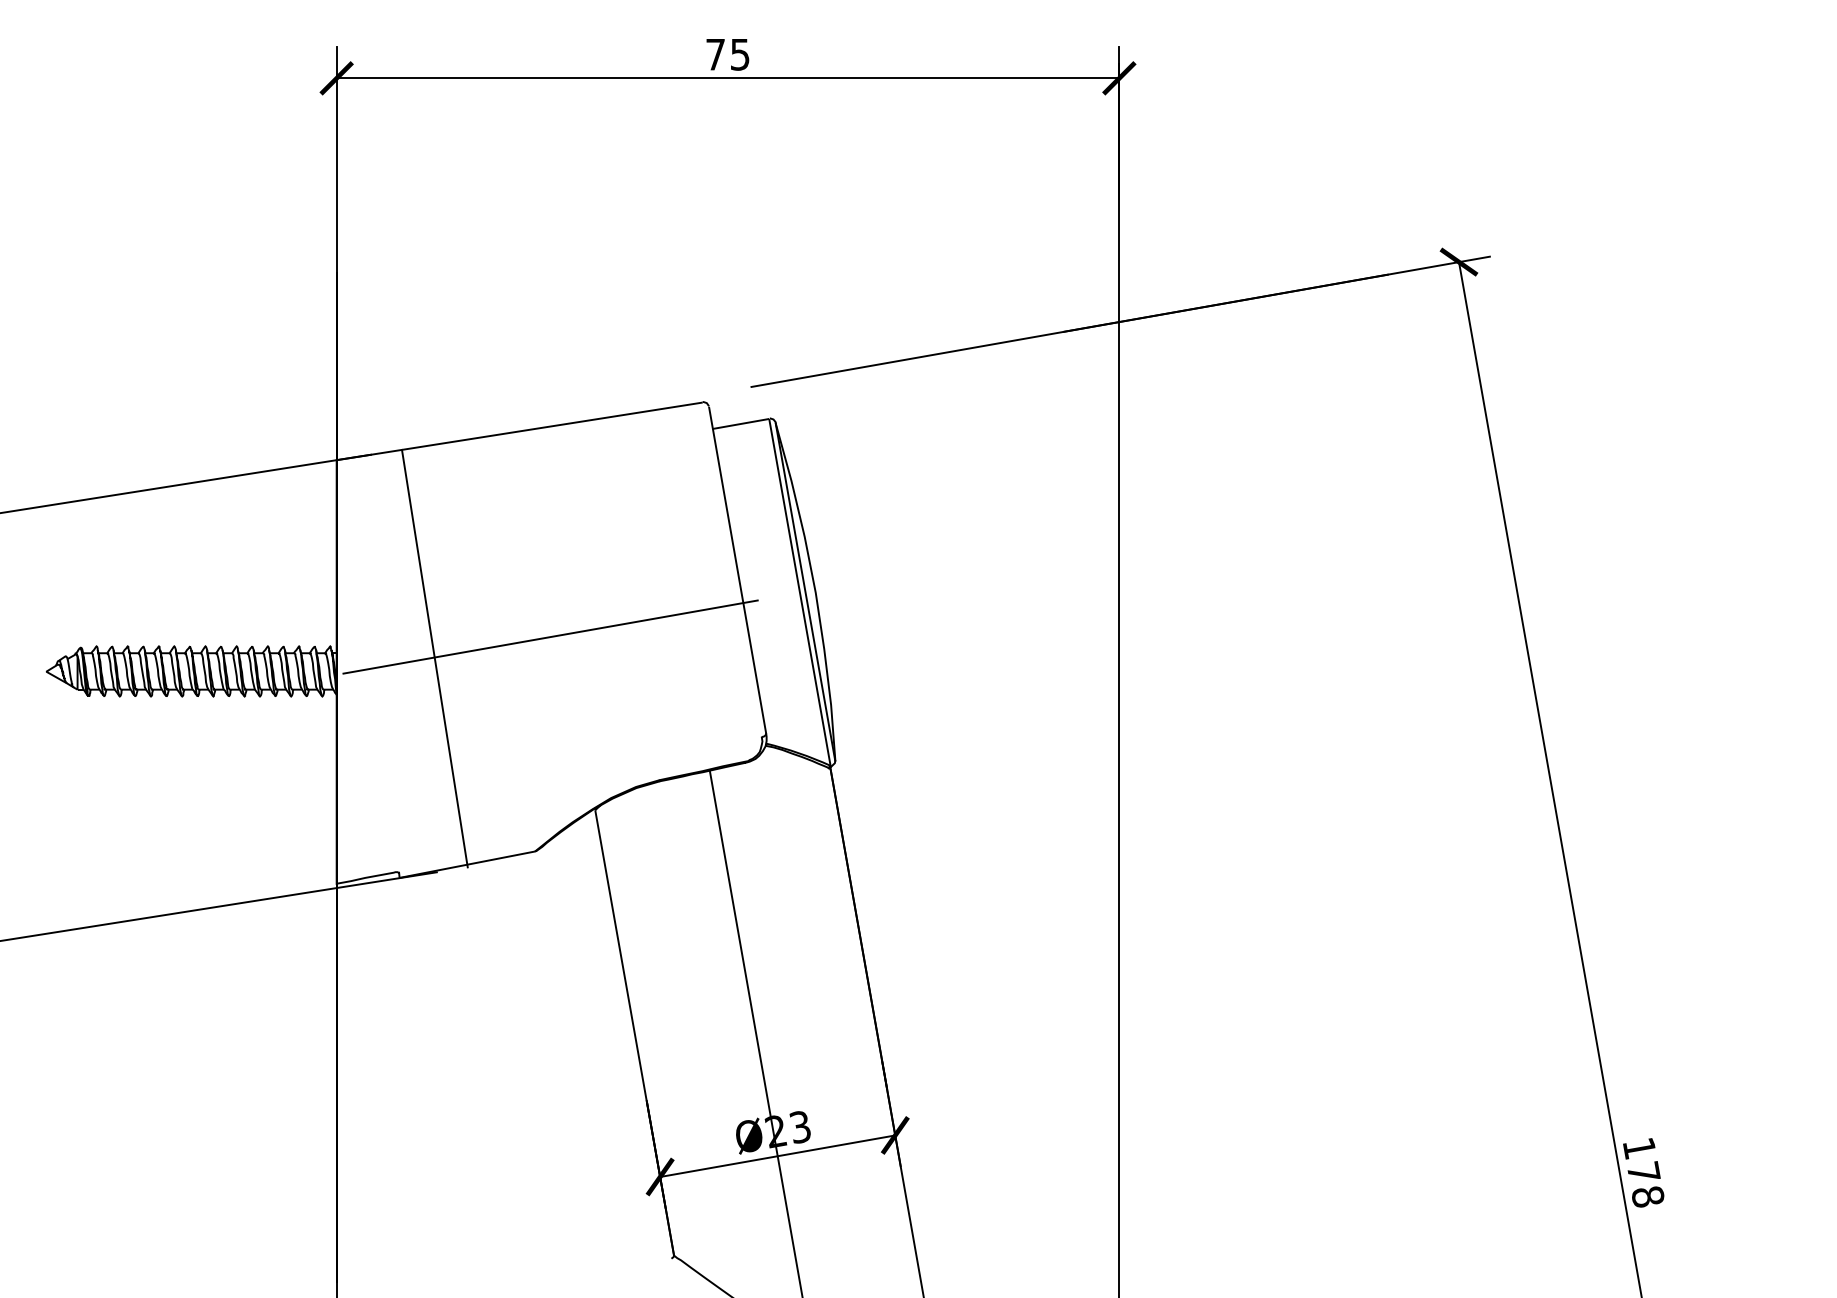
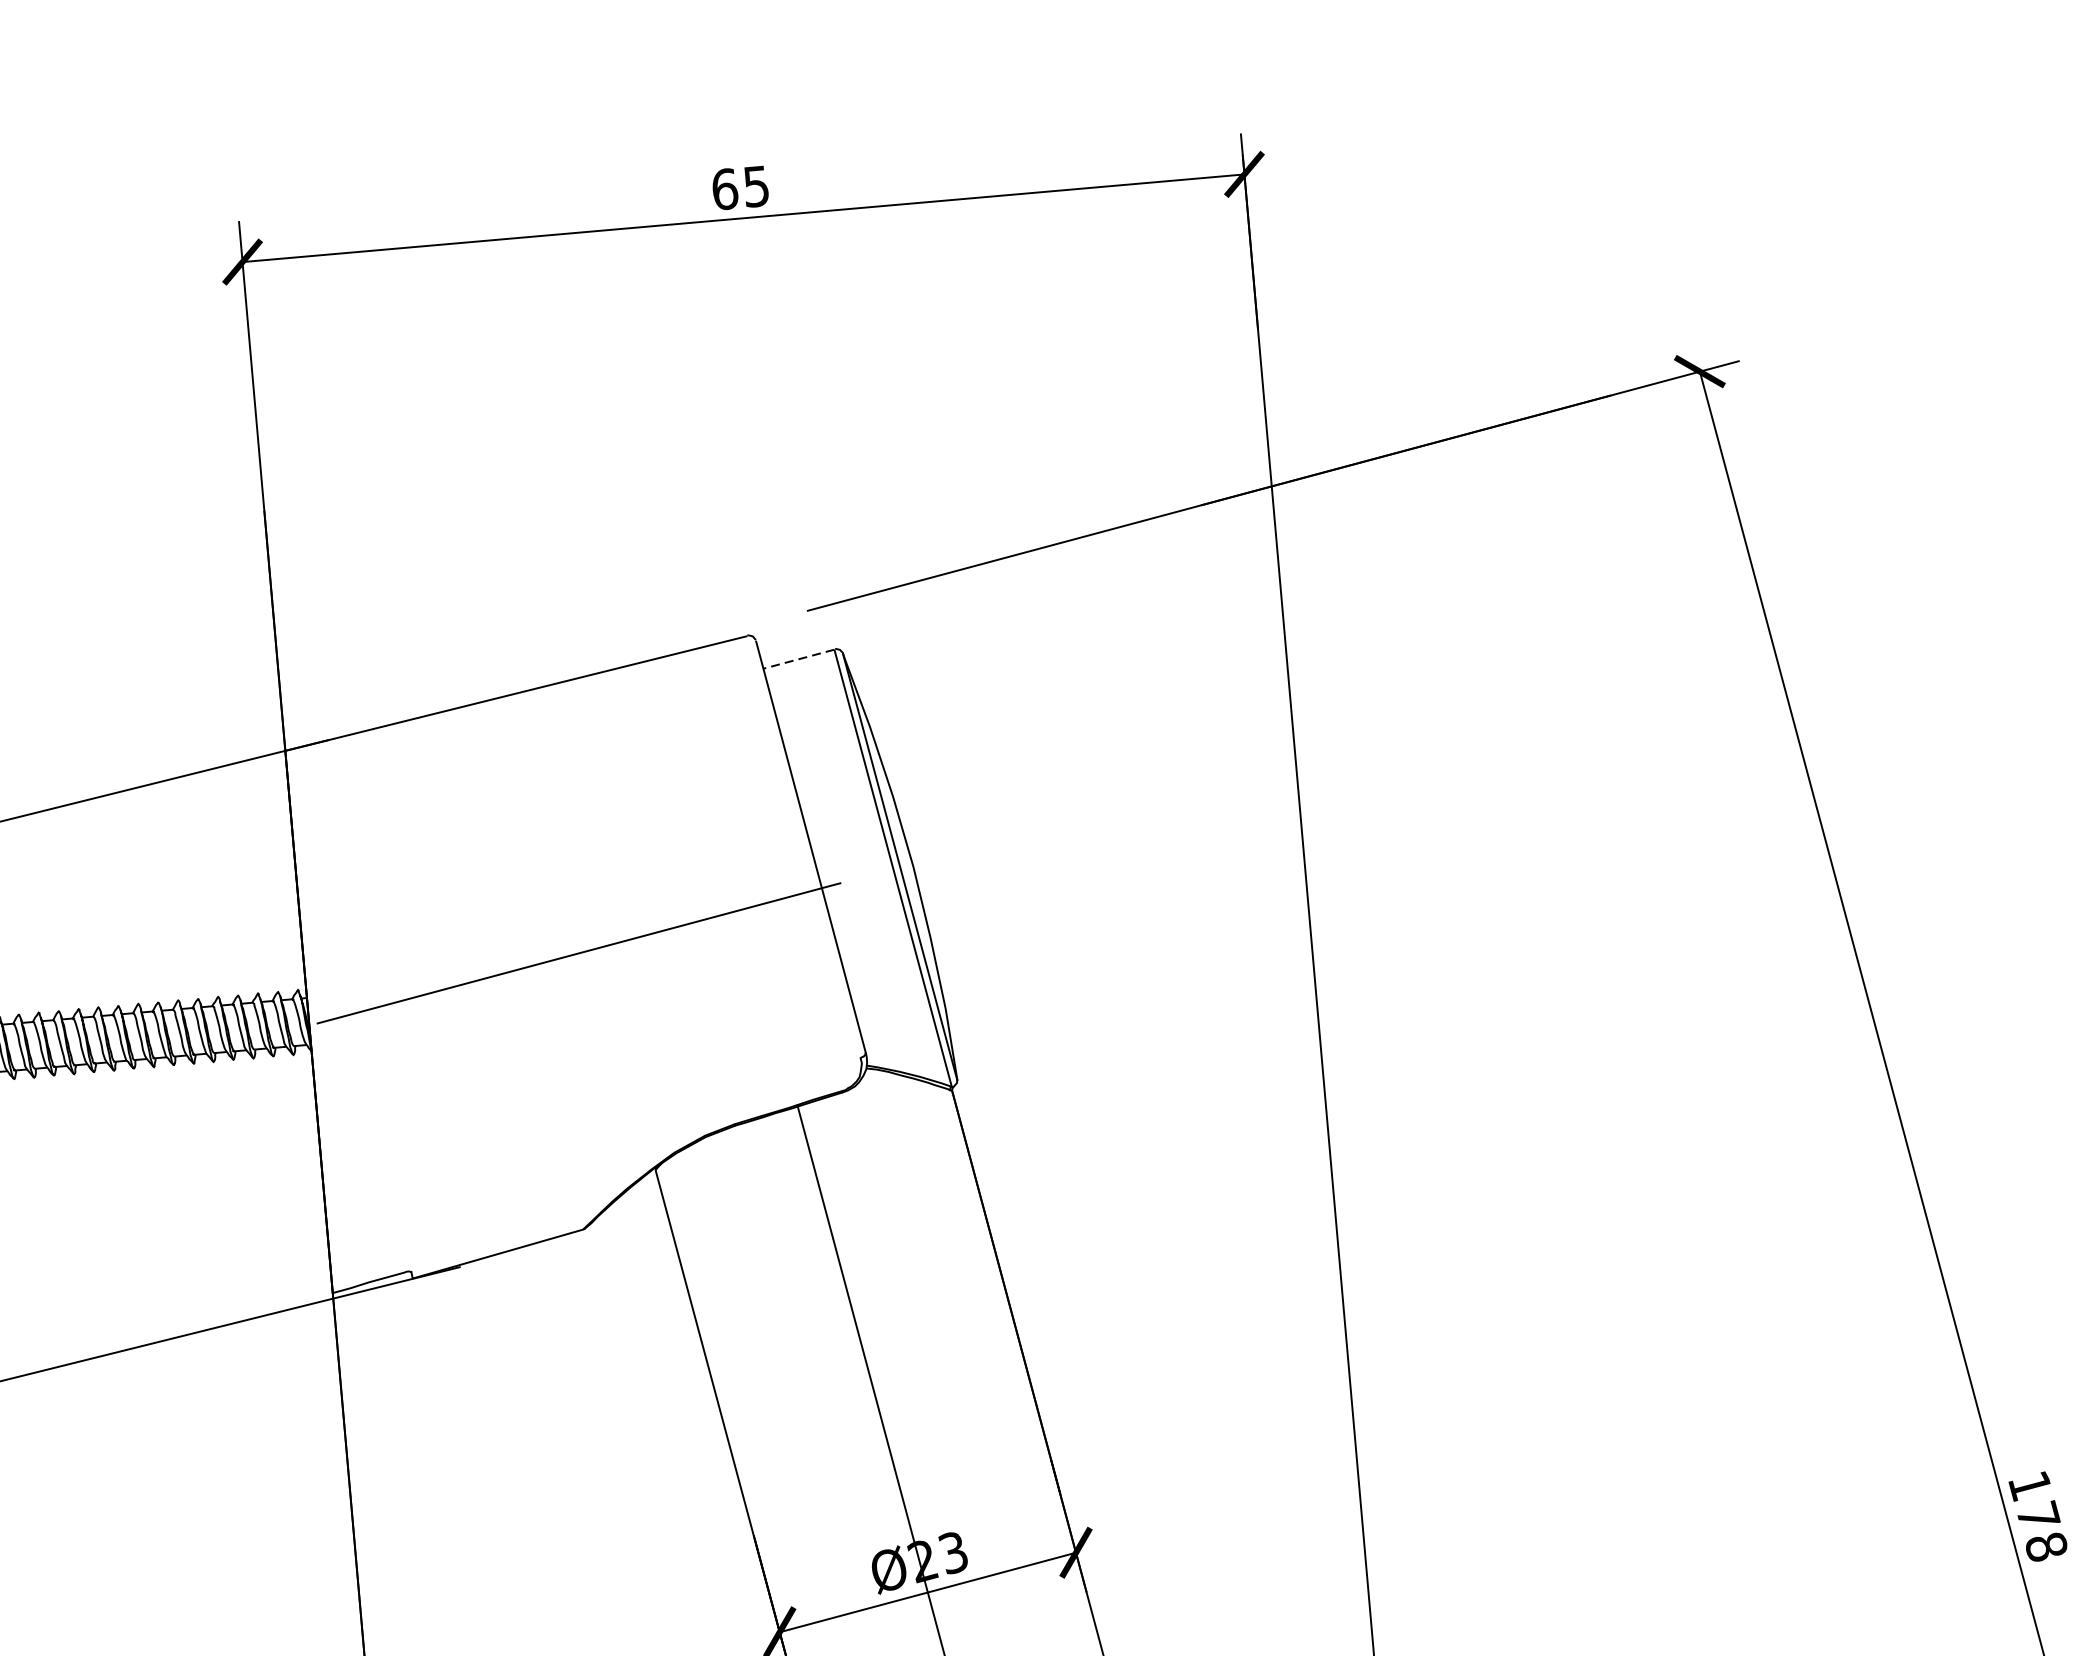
text: (715, 54) -> (724, 189), 75 -> 65
line: (740, 423) -> (798, 658), solid -> dashed
line: (434, 658) -> (432, 993), removed

